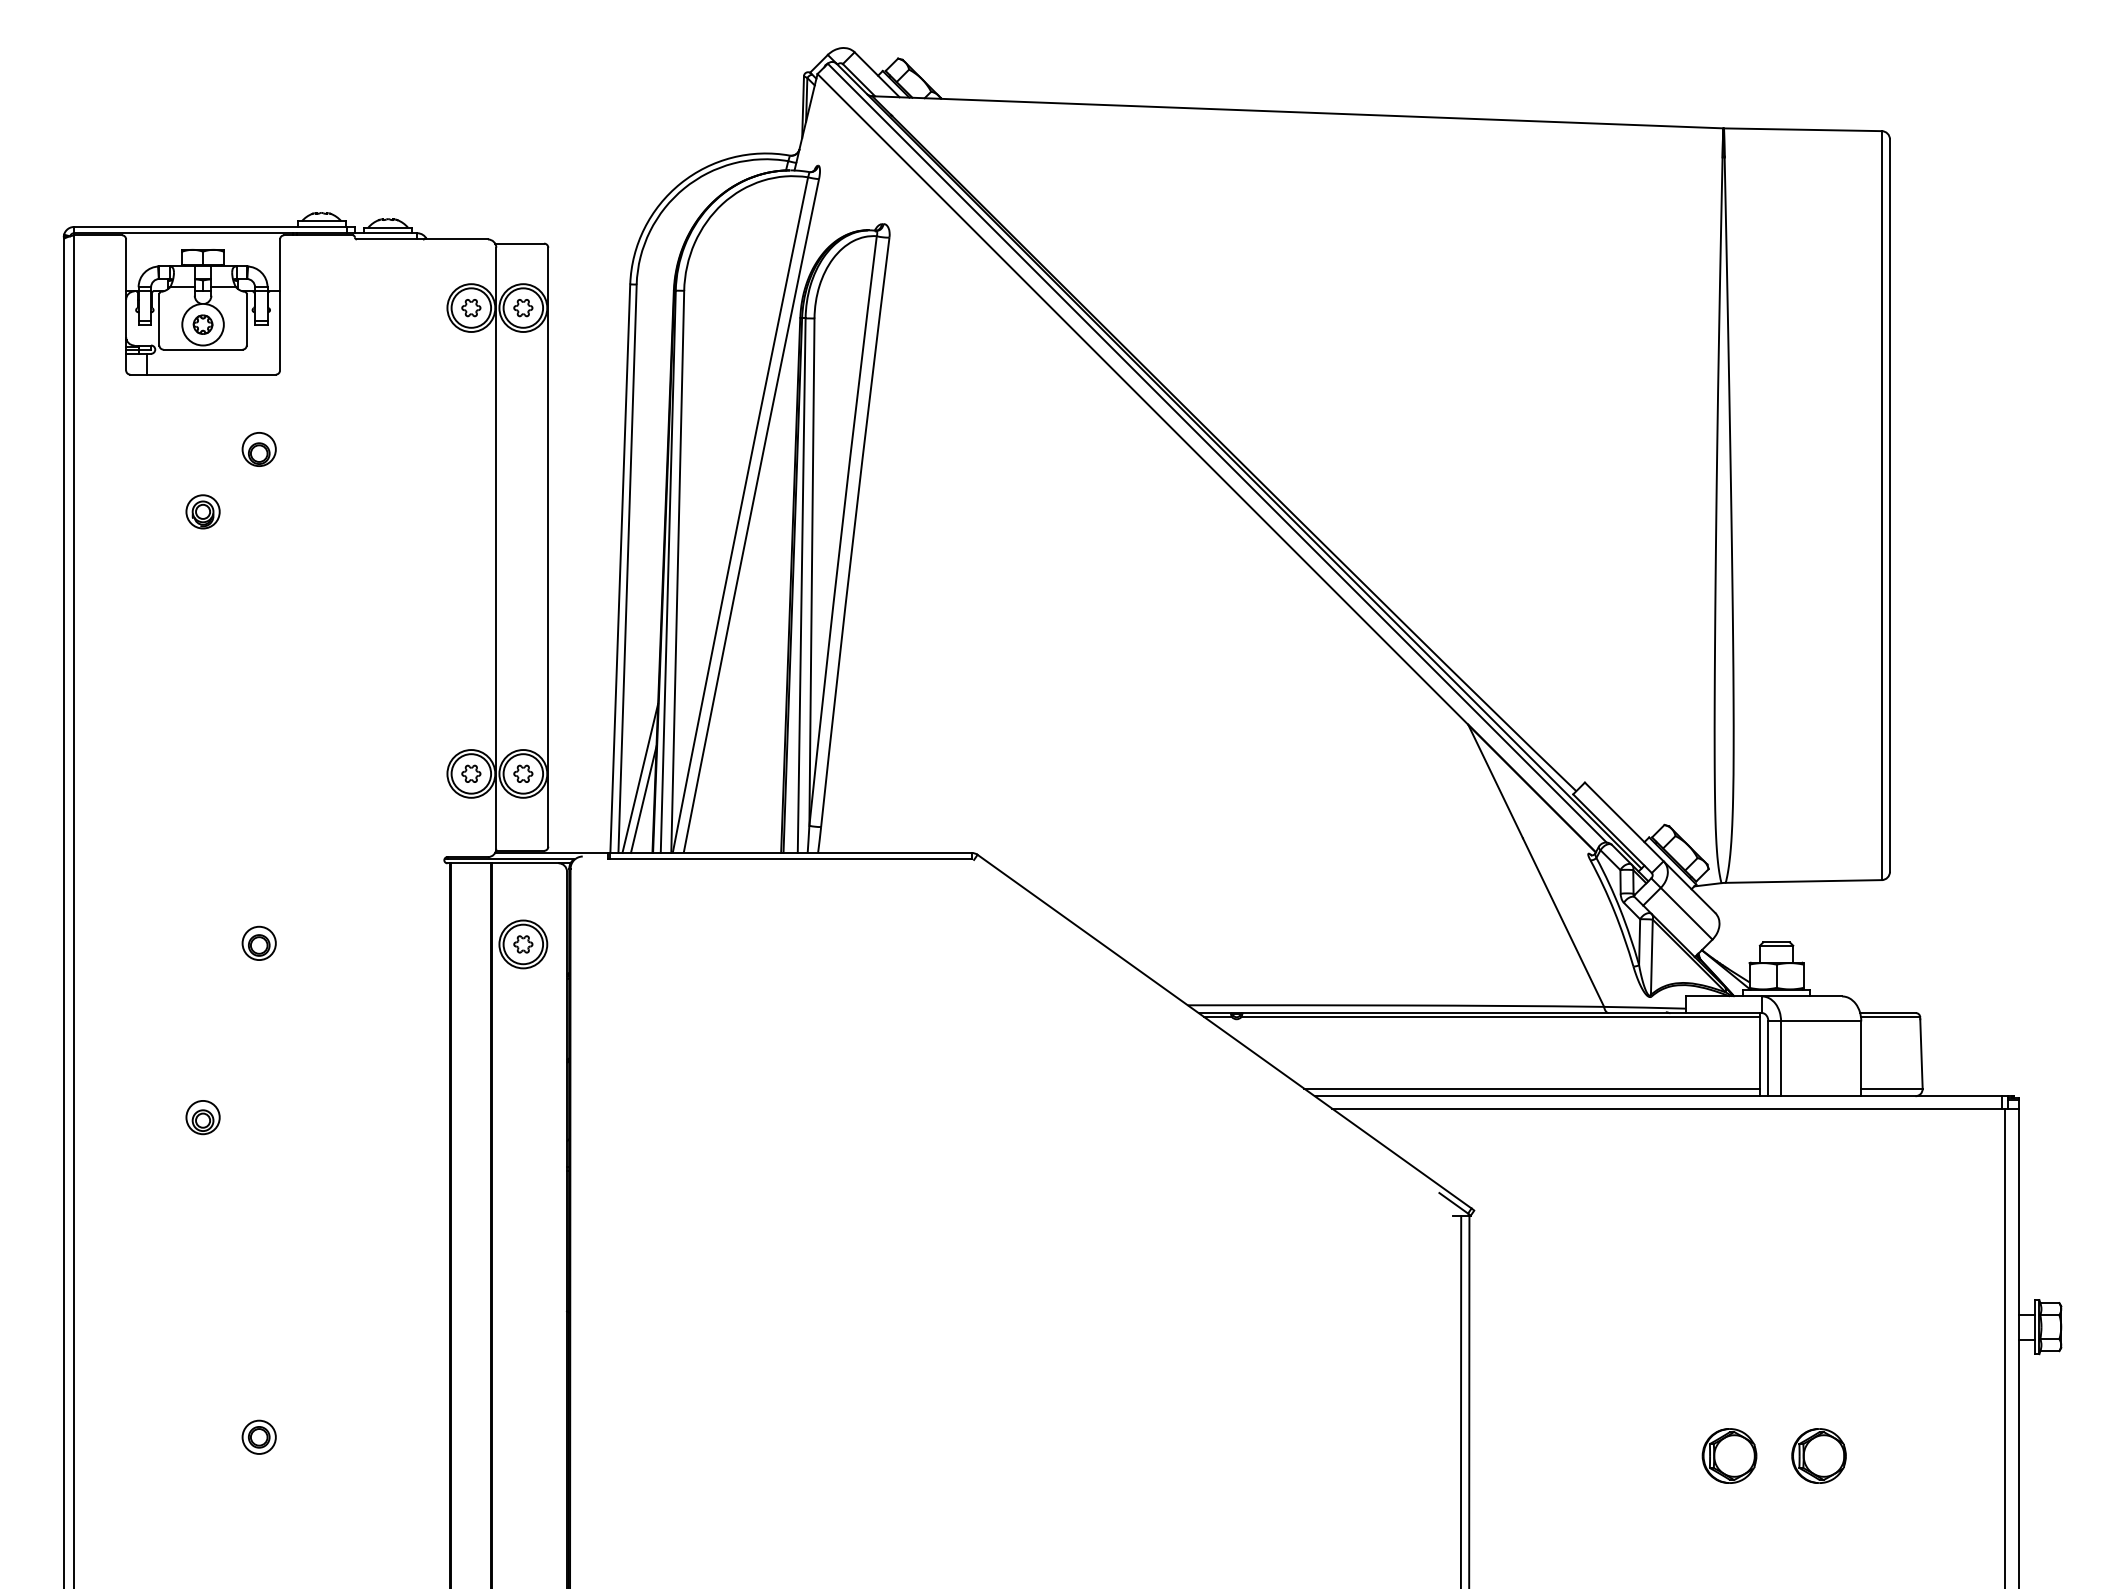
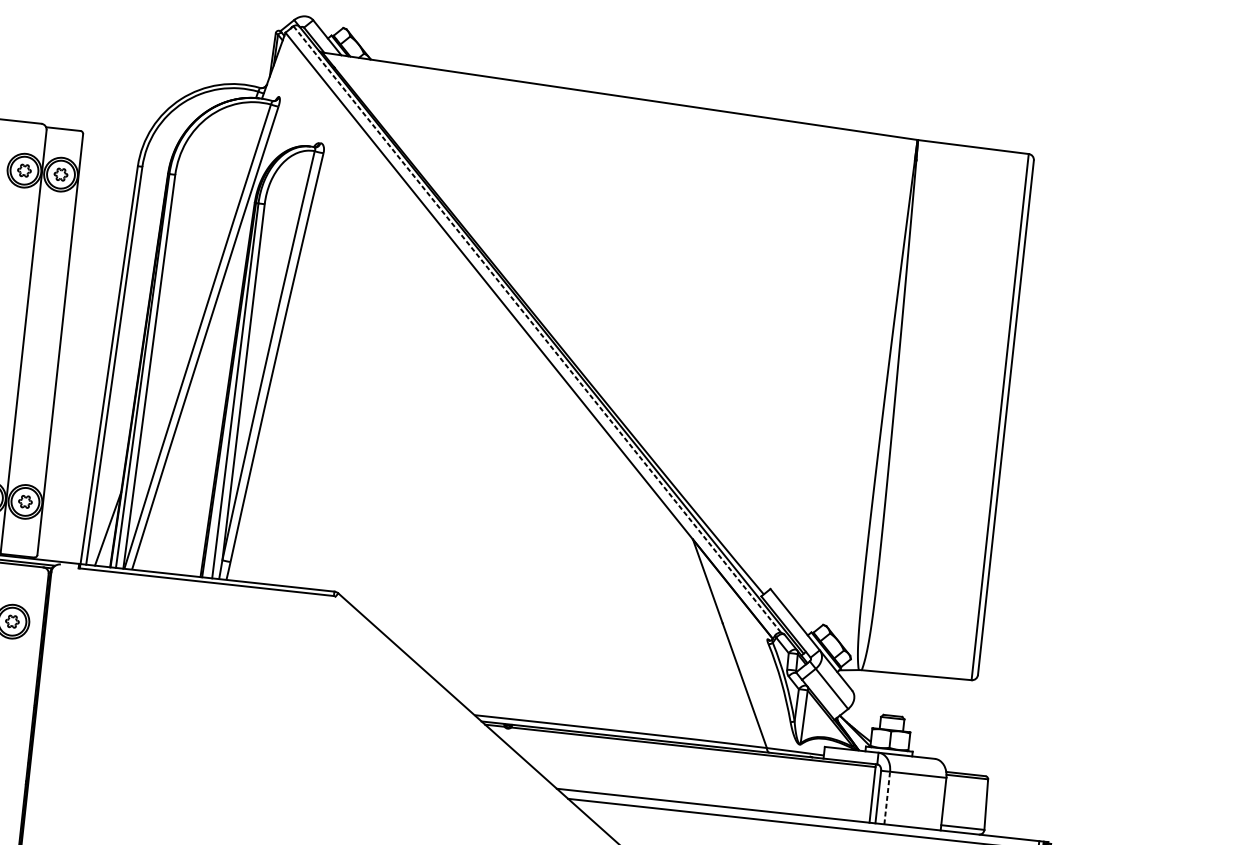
line: (1217, 453) -> (537, 329), solid -> dashed
line: (640, 778) -> (107, 514), removed
line: (1781, 1058) -> (887, 797), solid -> dashed
line: (1531, 1088) -> (709, 799), removed

